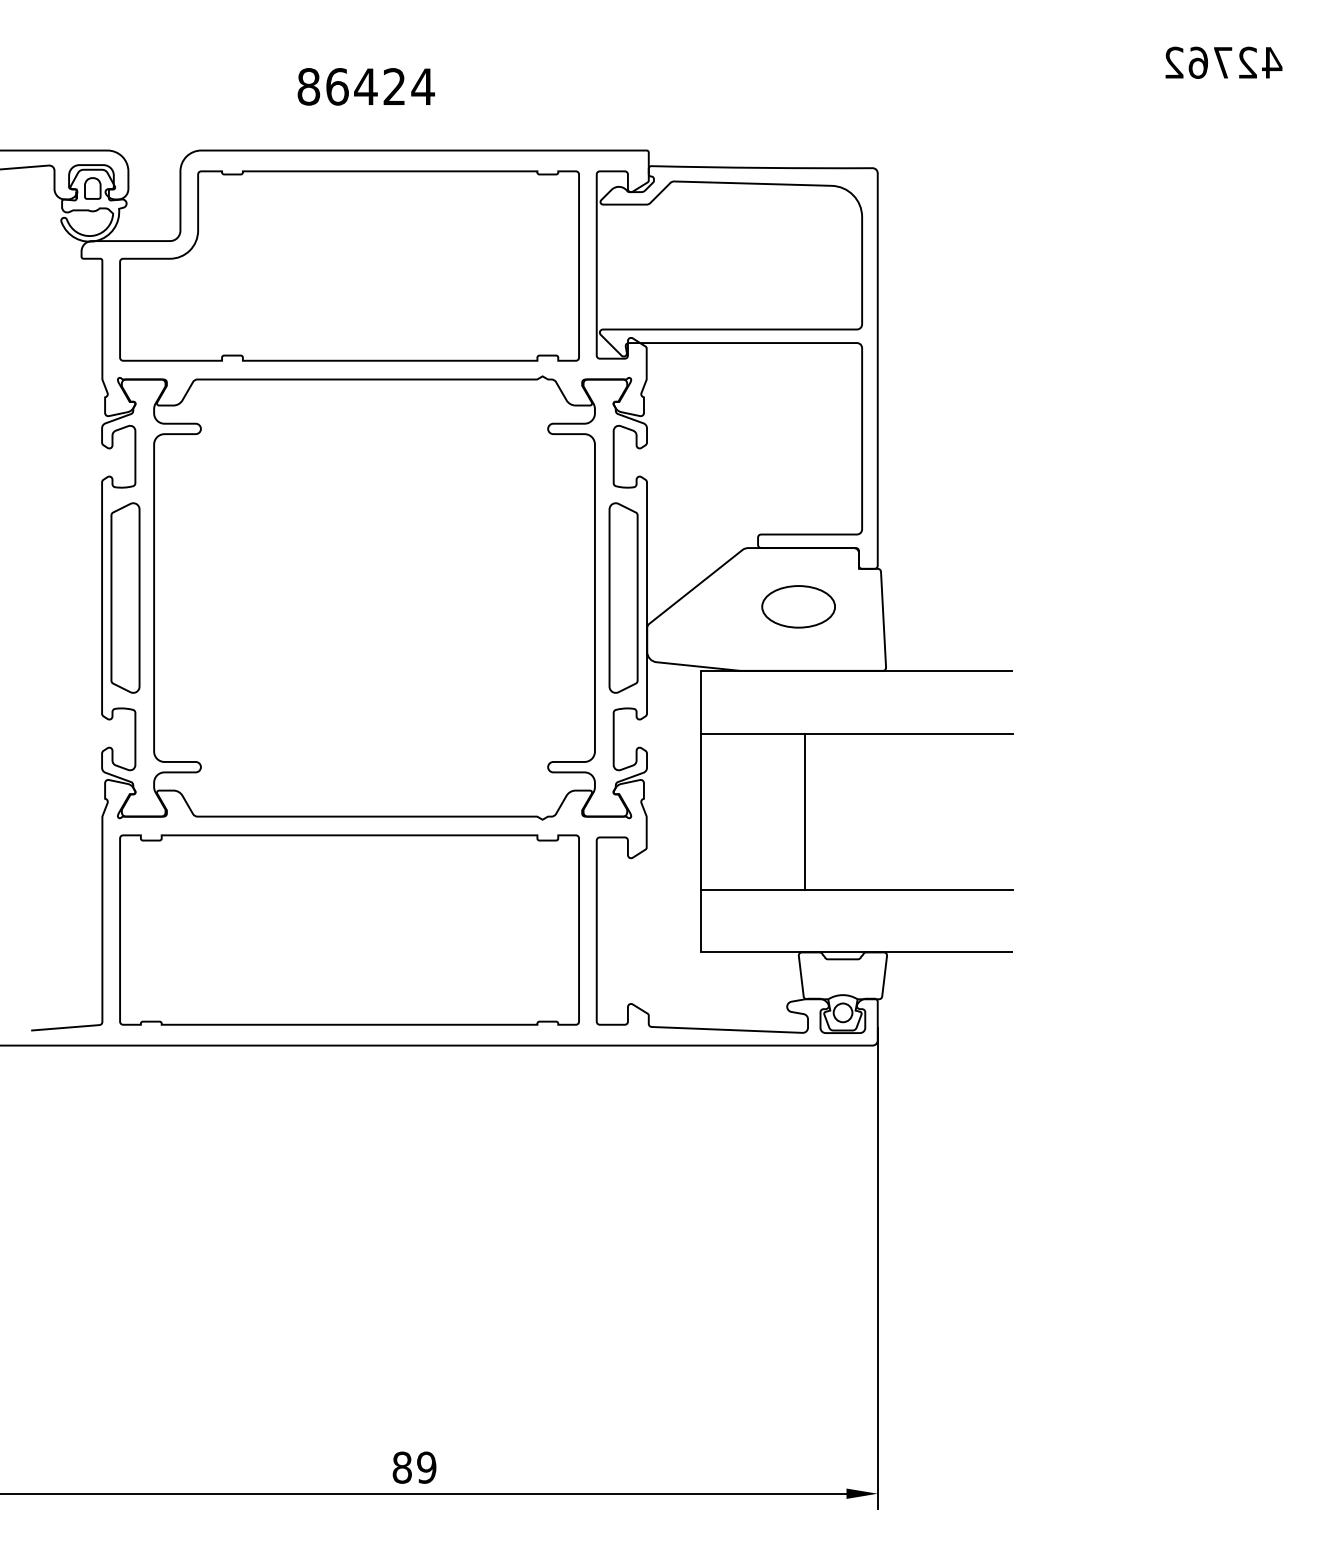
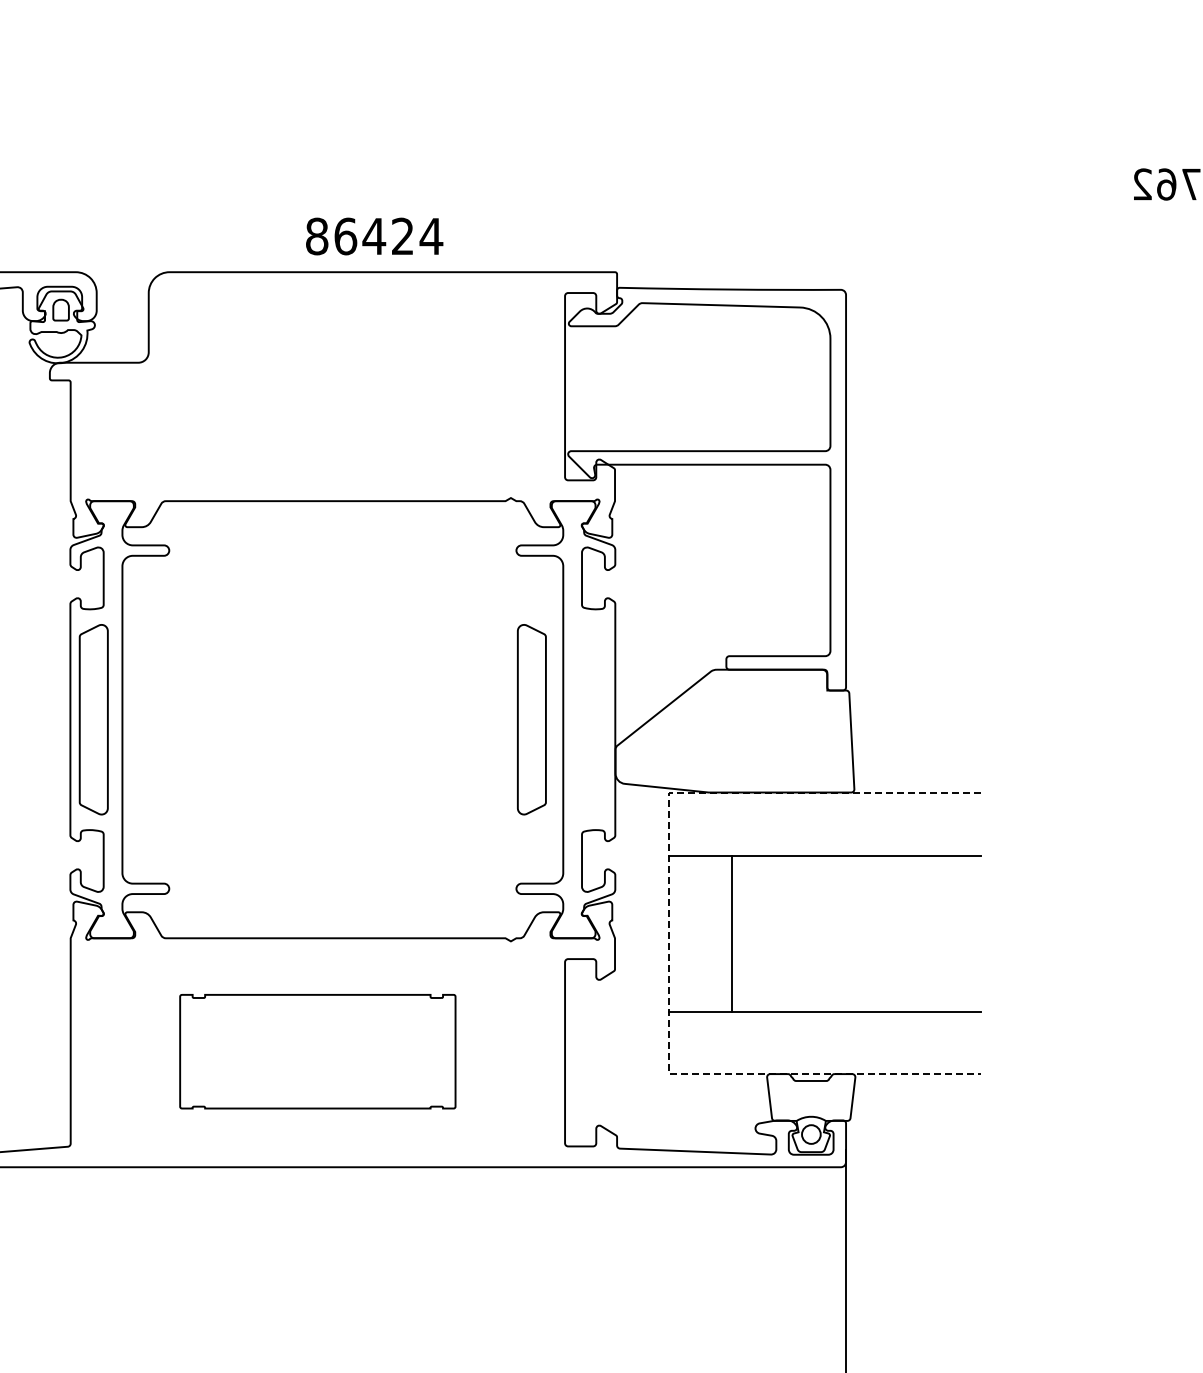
text: (365, 86) -> (373, 236), moved
part: (349, 265) -> (317, 387), removed
curve: (610, 597) -> (518, 719), moved
part: (798, 606) -> (766, 728), removed
line: (700, 811) -> (668, 933), solid -> dashed
line: (804, 811) -> (731, 933), moved
part: (349, 929) -> (317, 1051), size x0.6

